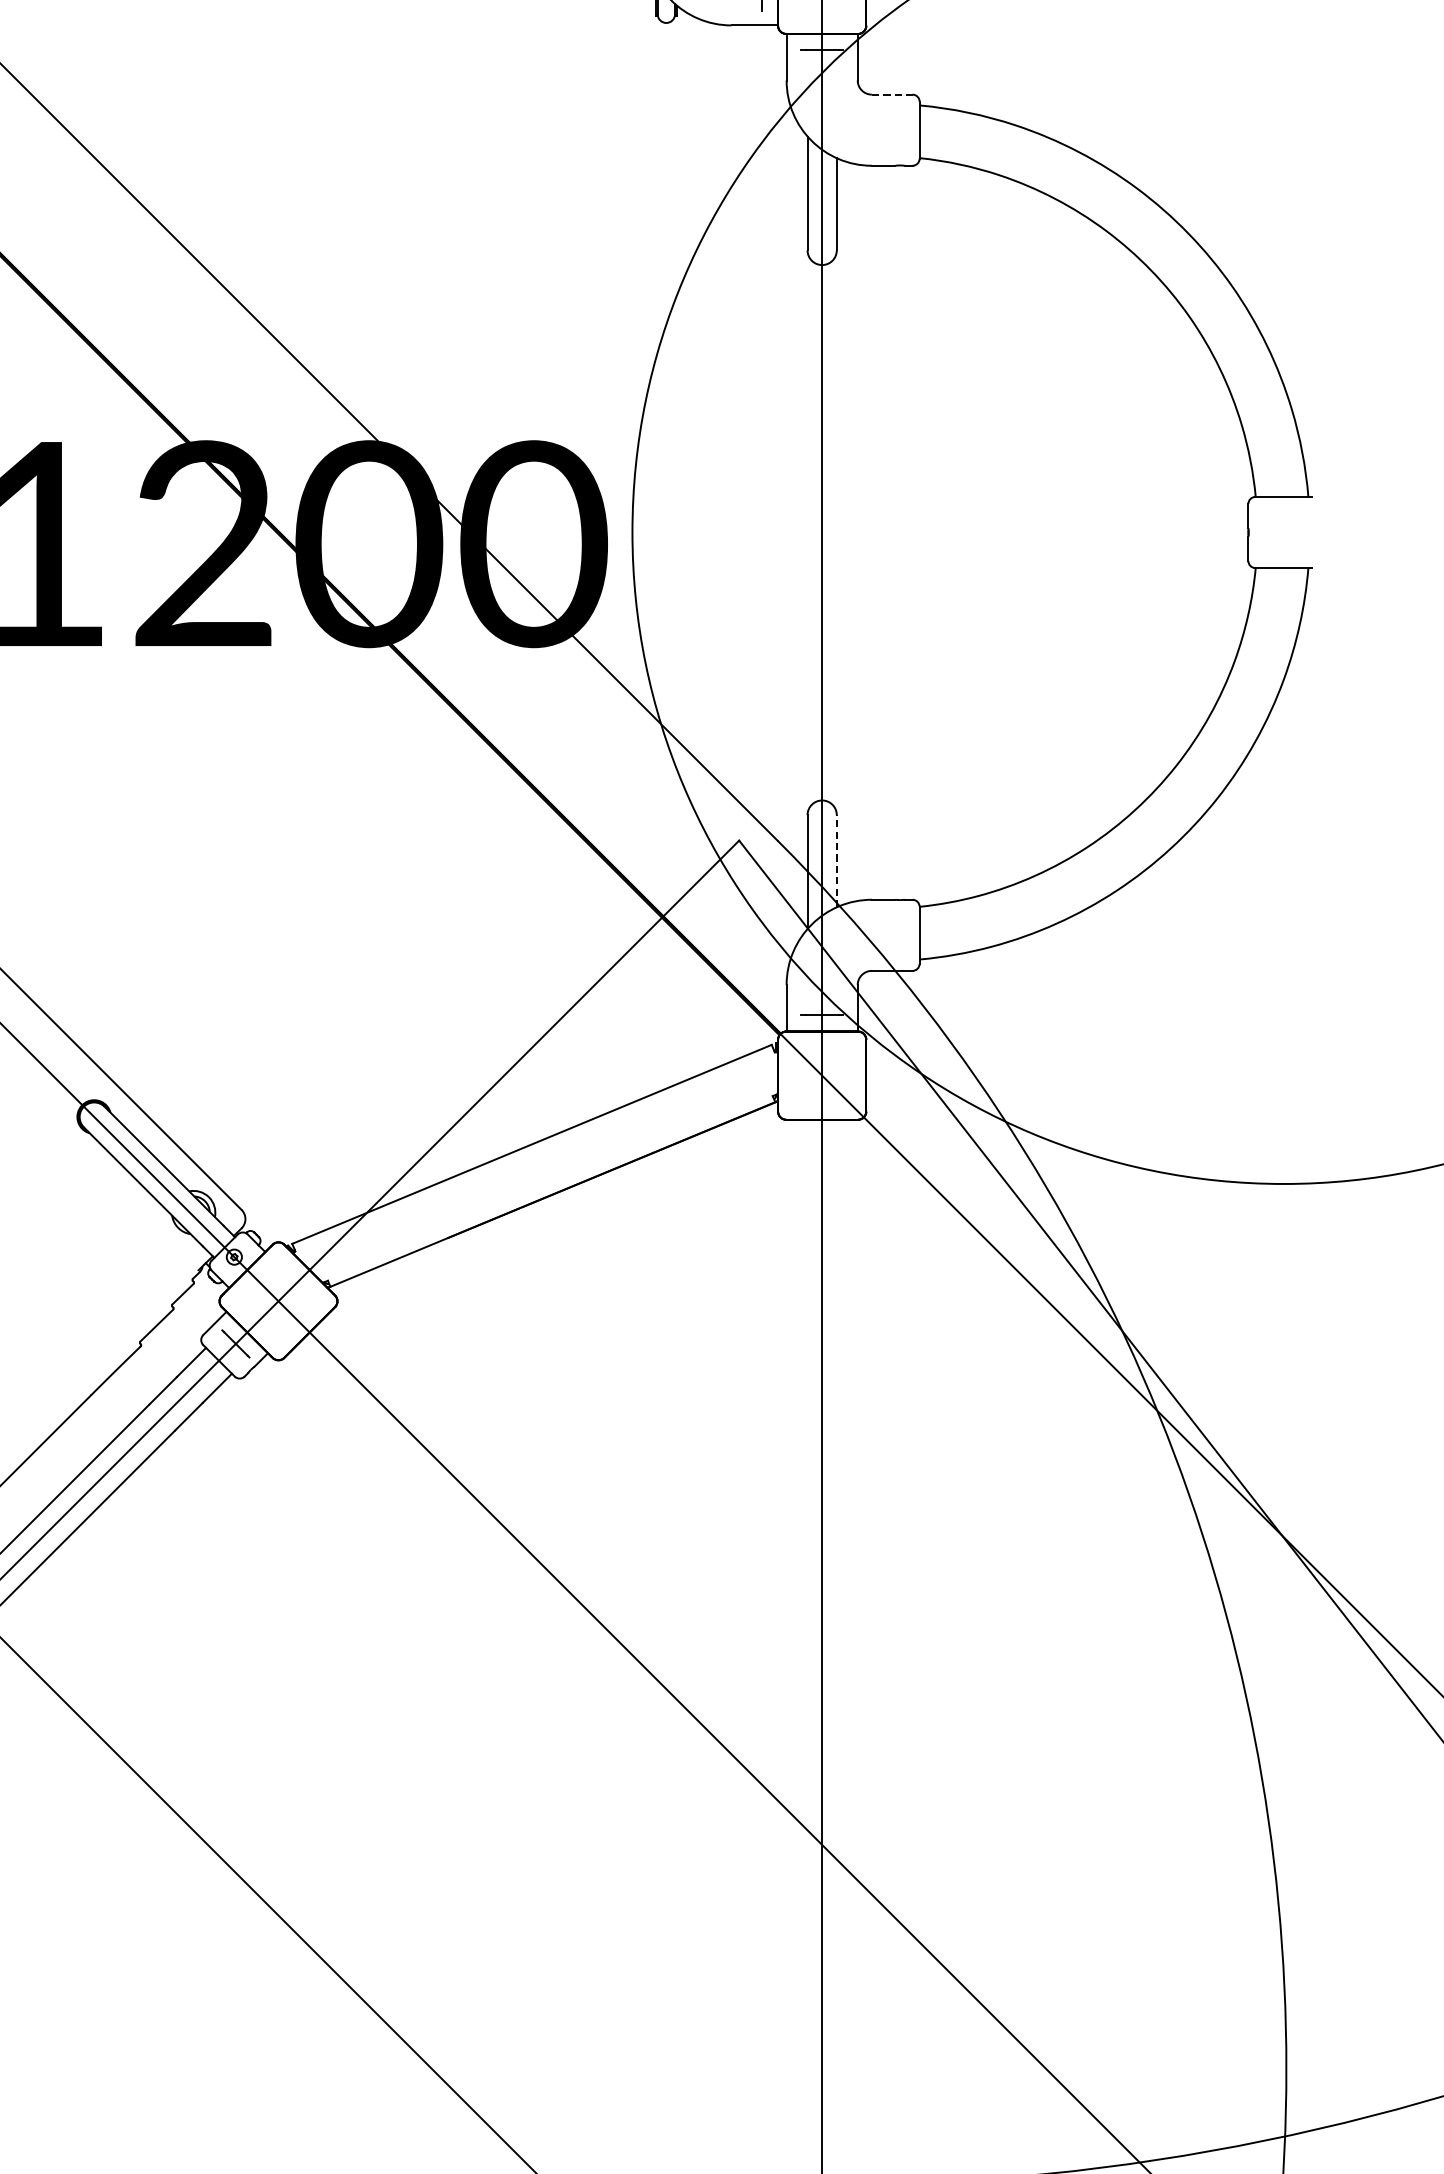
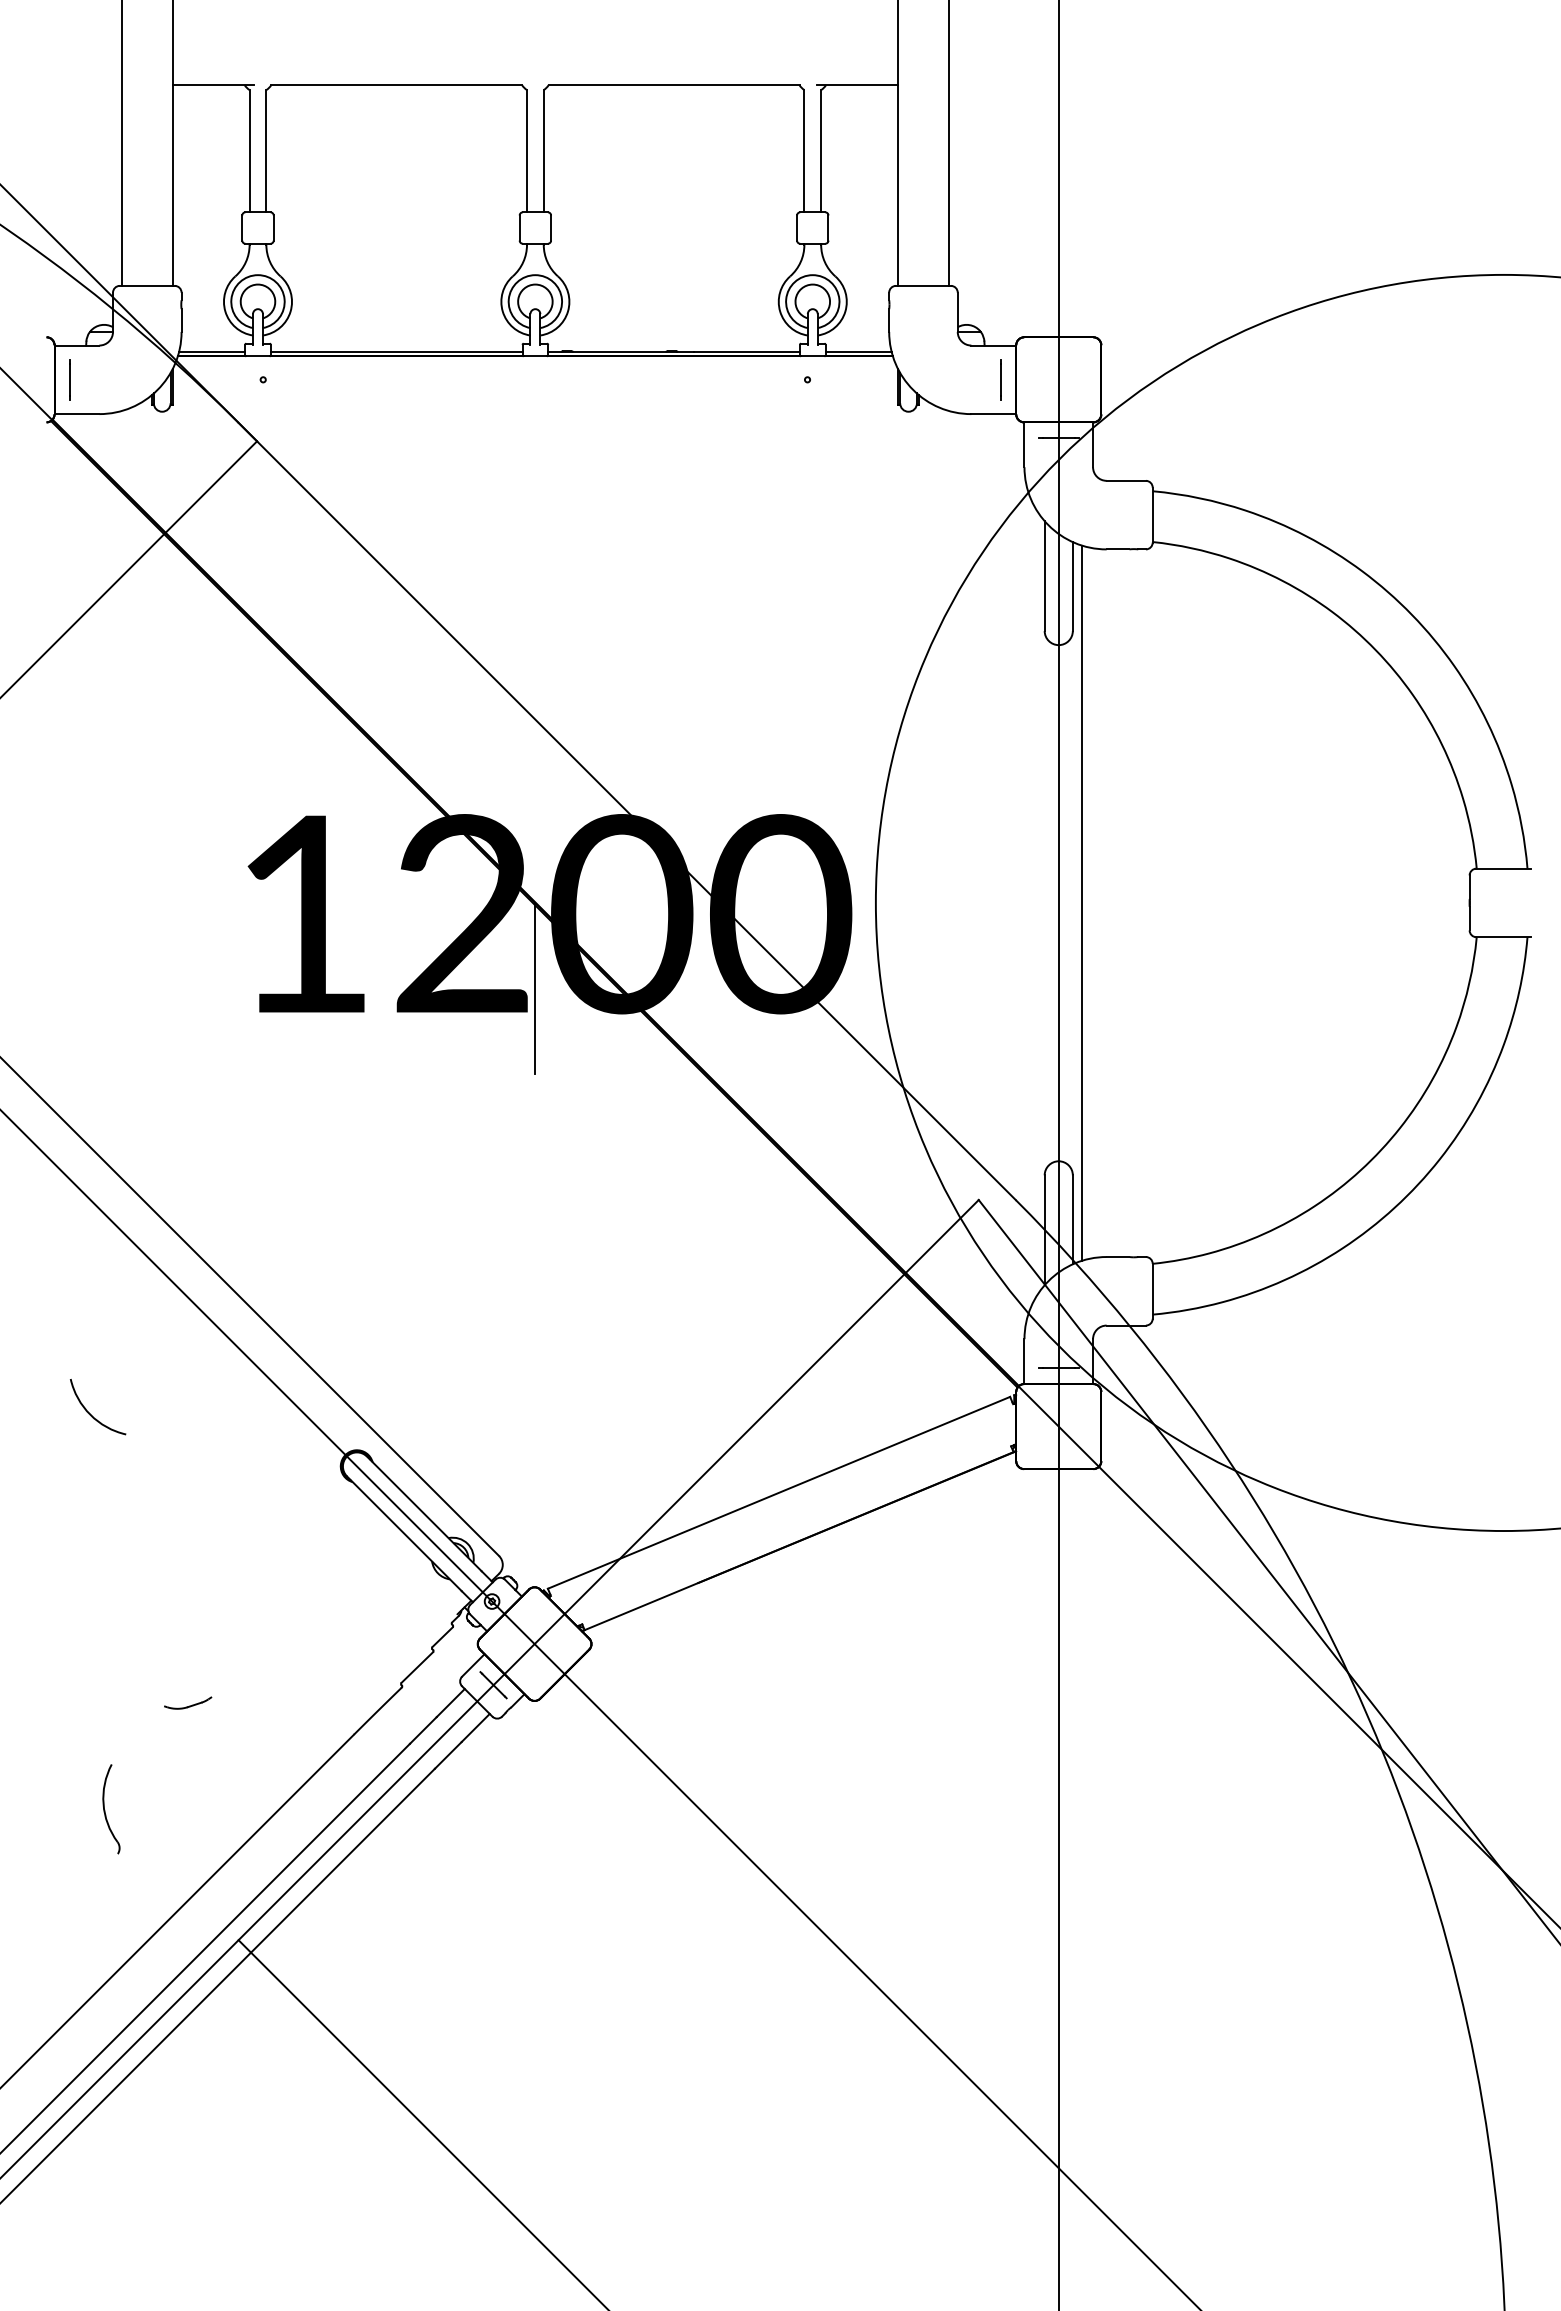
line: (892, 94) -> (1126, 480), dashed -> solid
line: (846, 532) -> (1082, 902), added
line: (279, 621) -> (535, 988), added
line: (836, 860) -> (1072, 1219), dashed -> solid

